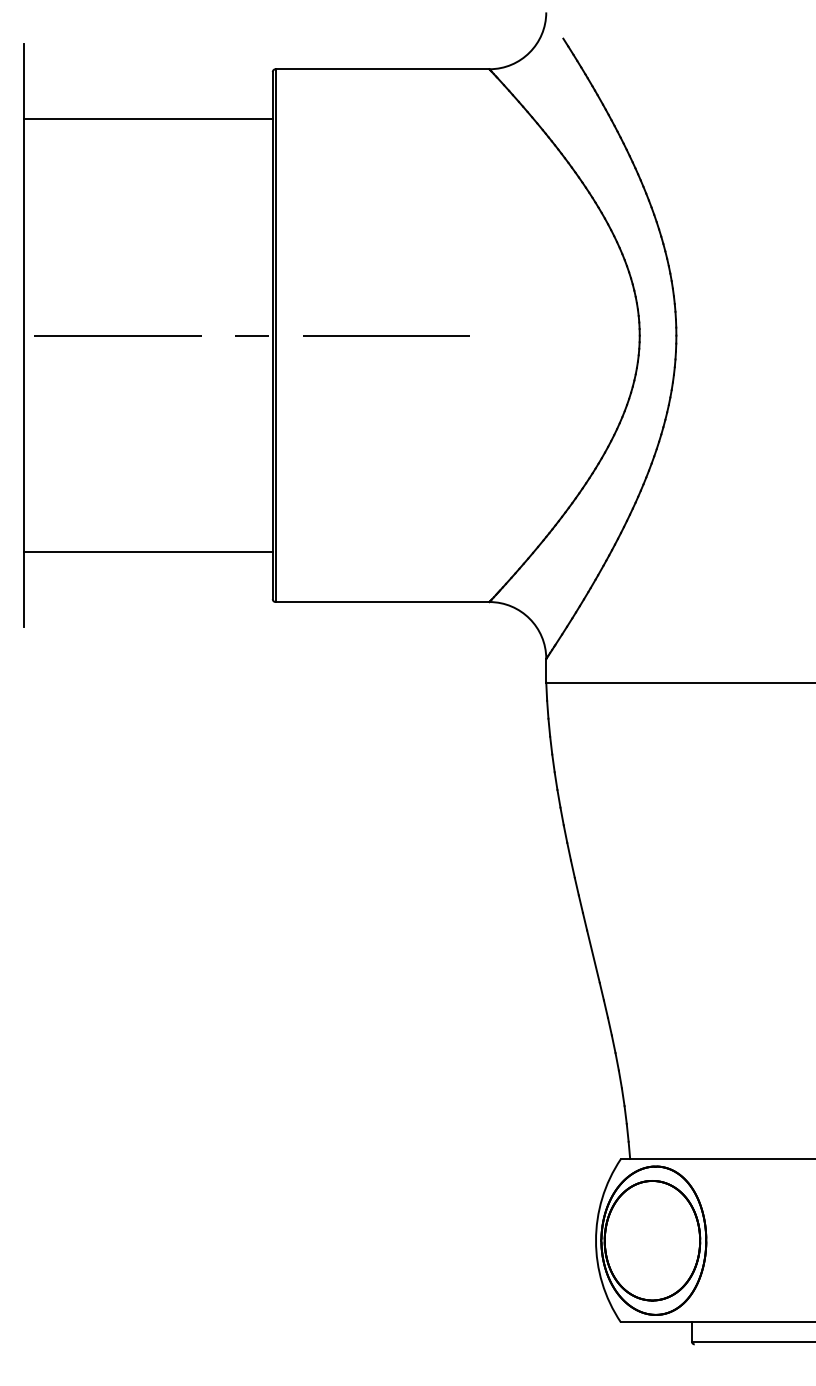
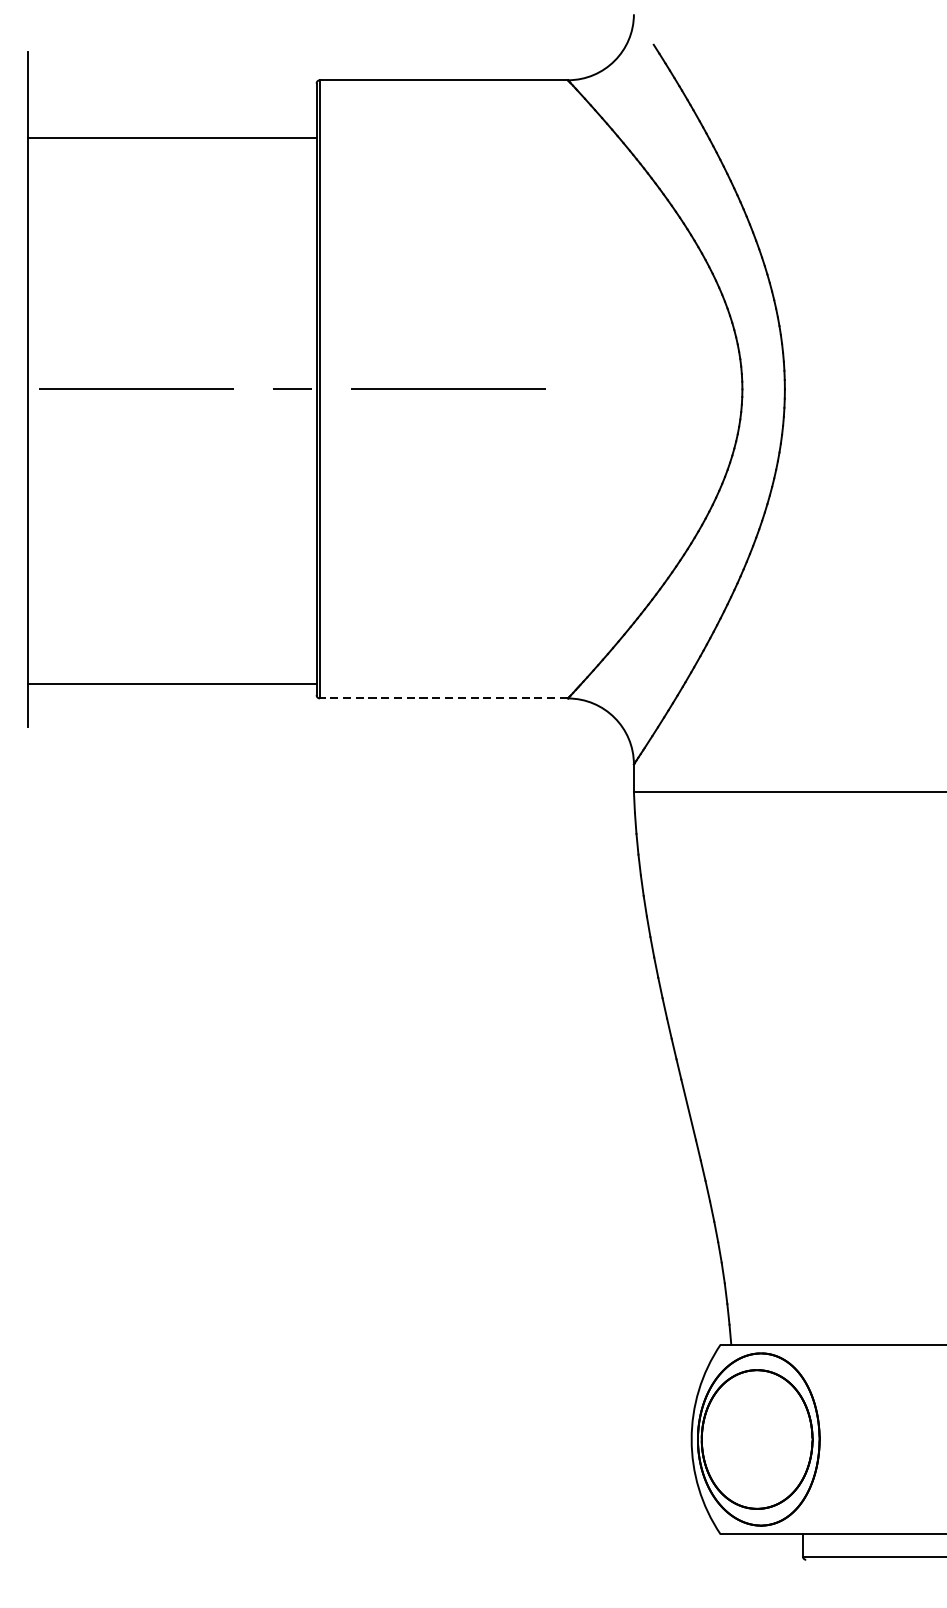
line: (148, 552) -> (172, 683), moved
line: (382, 602) -> (443, 698), solid -> dashed

